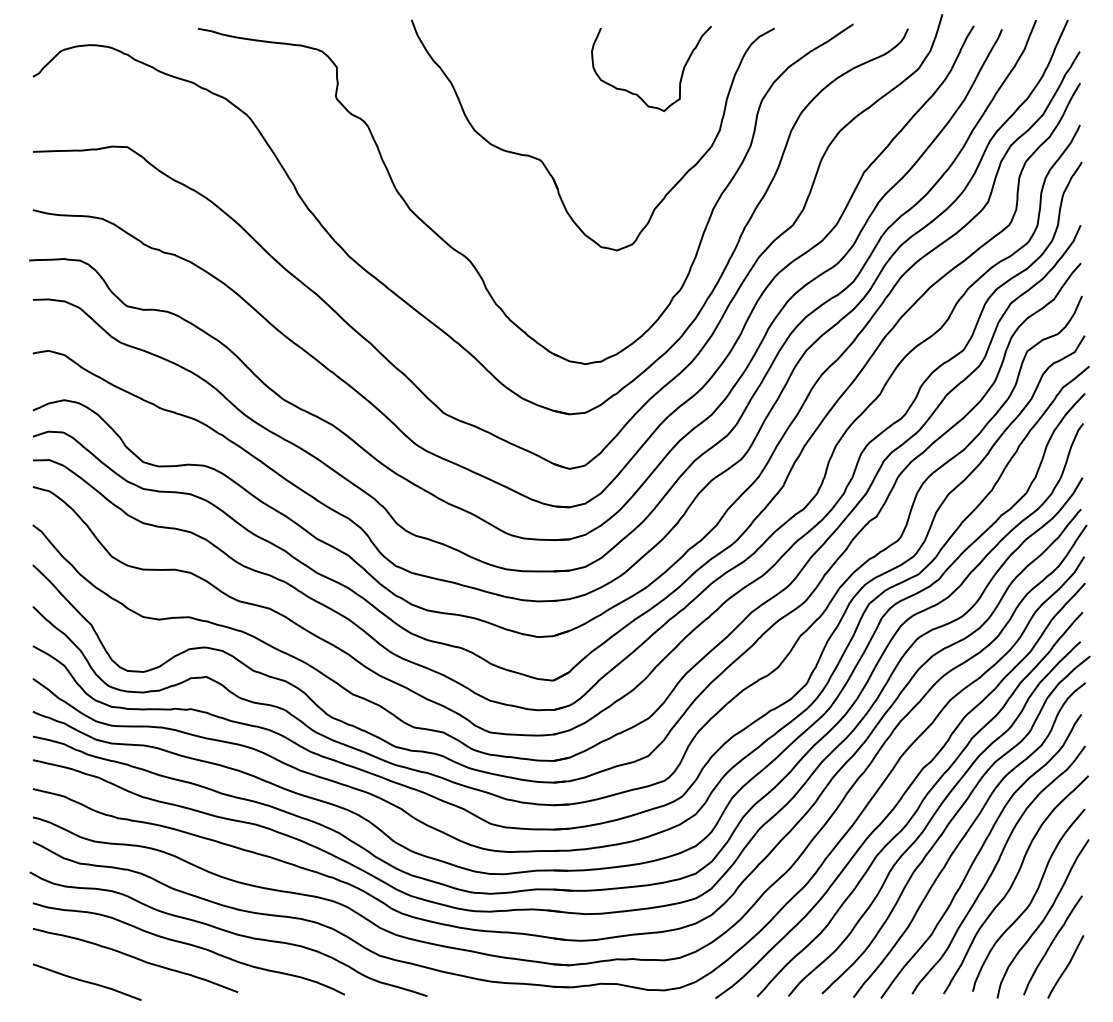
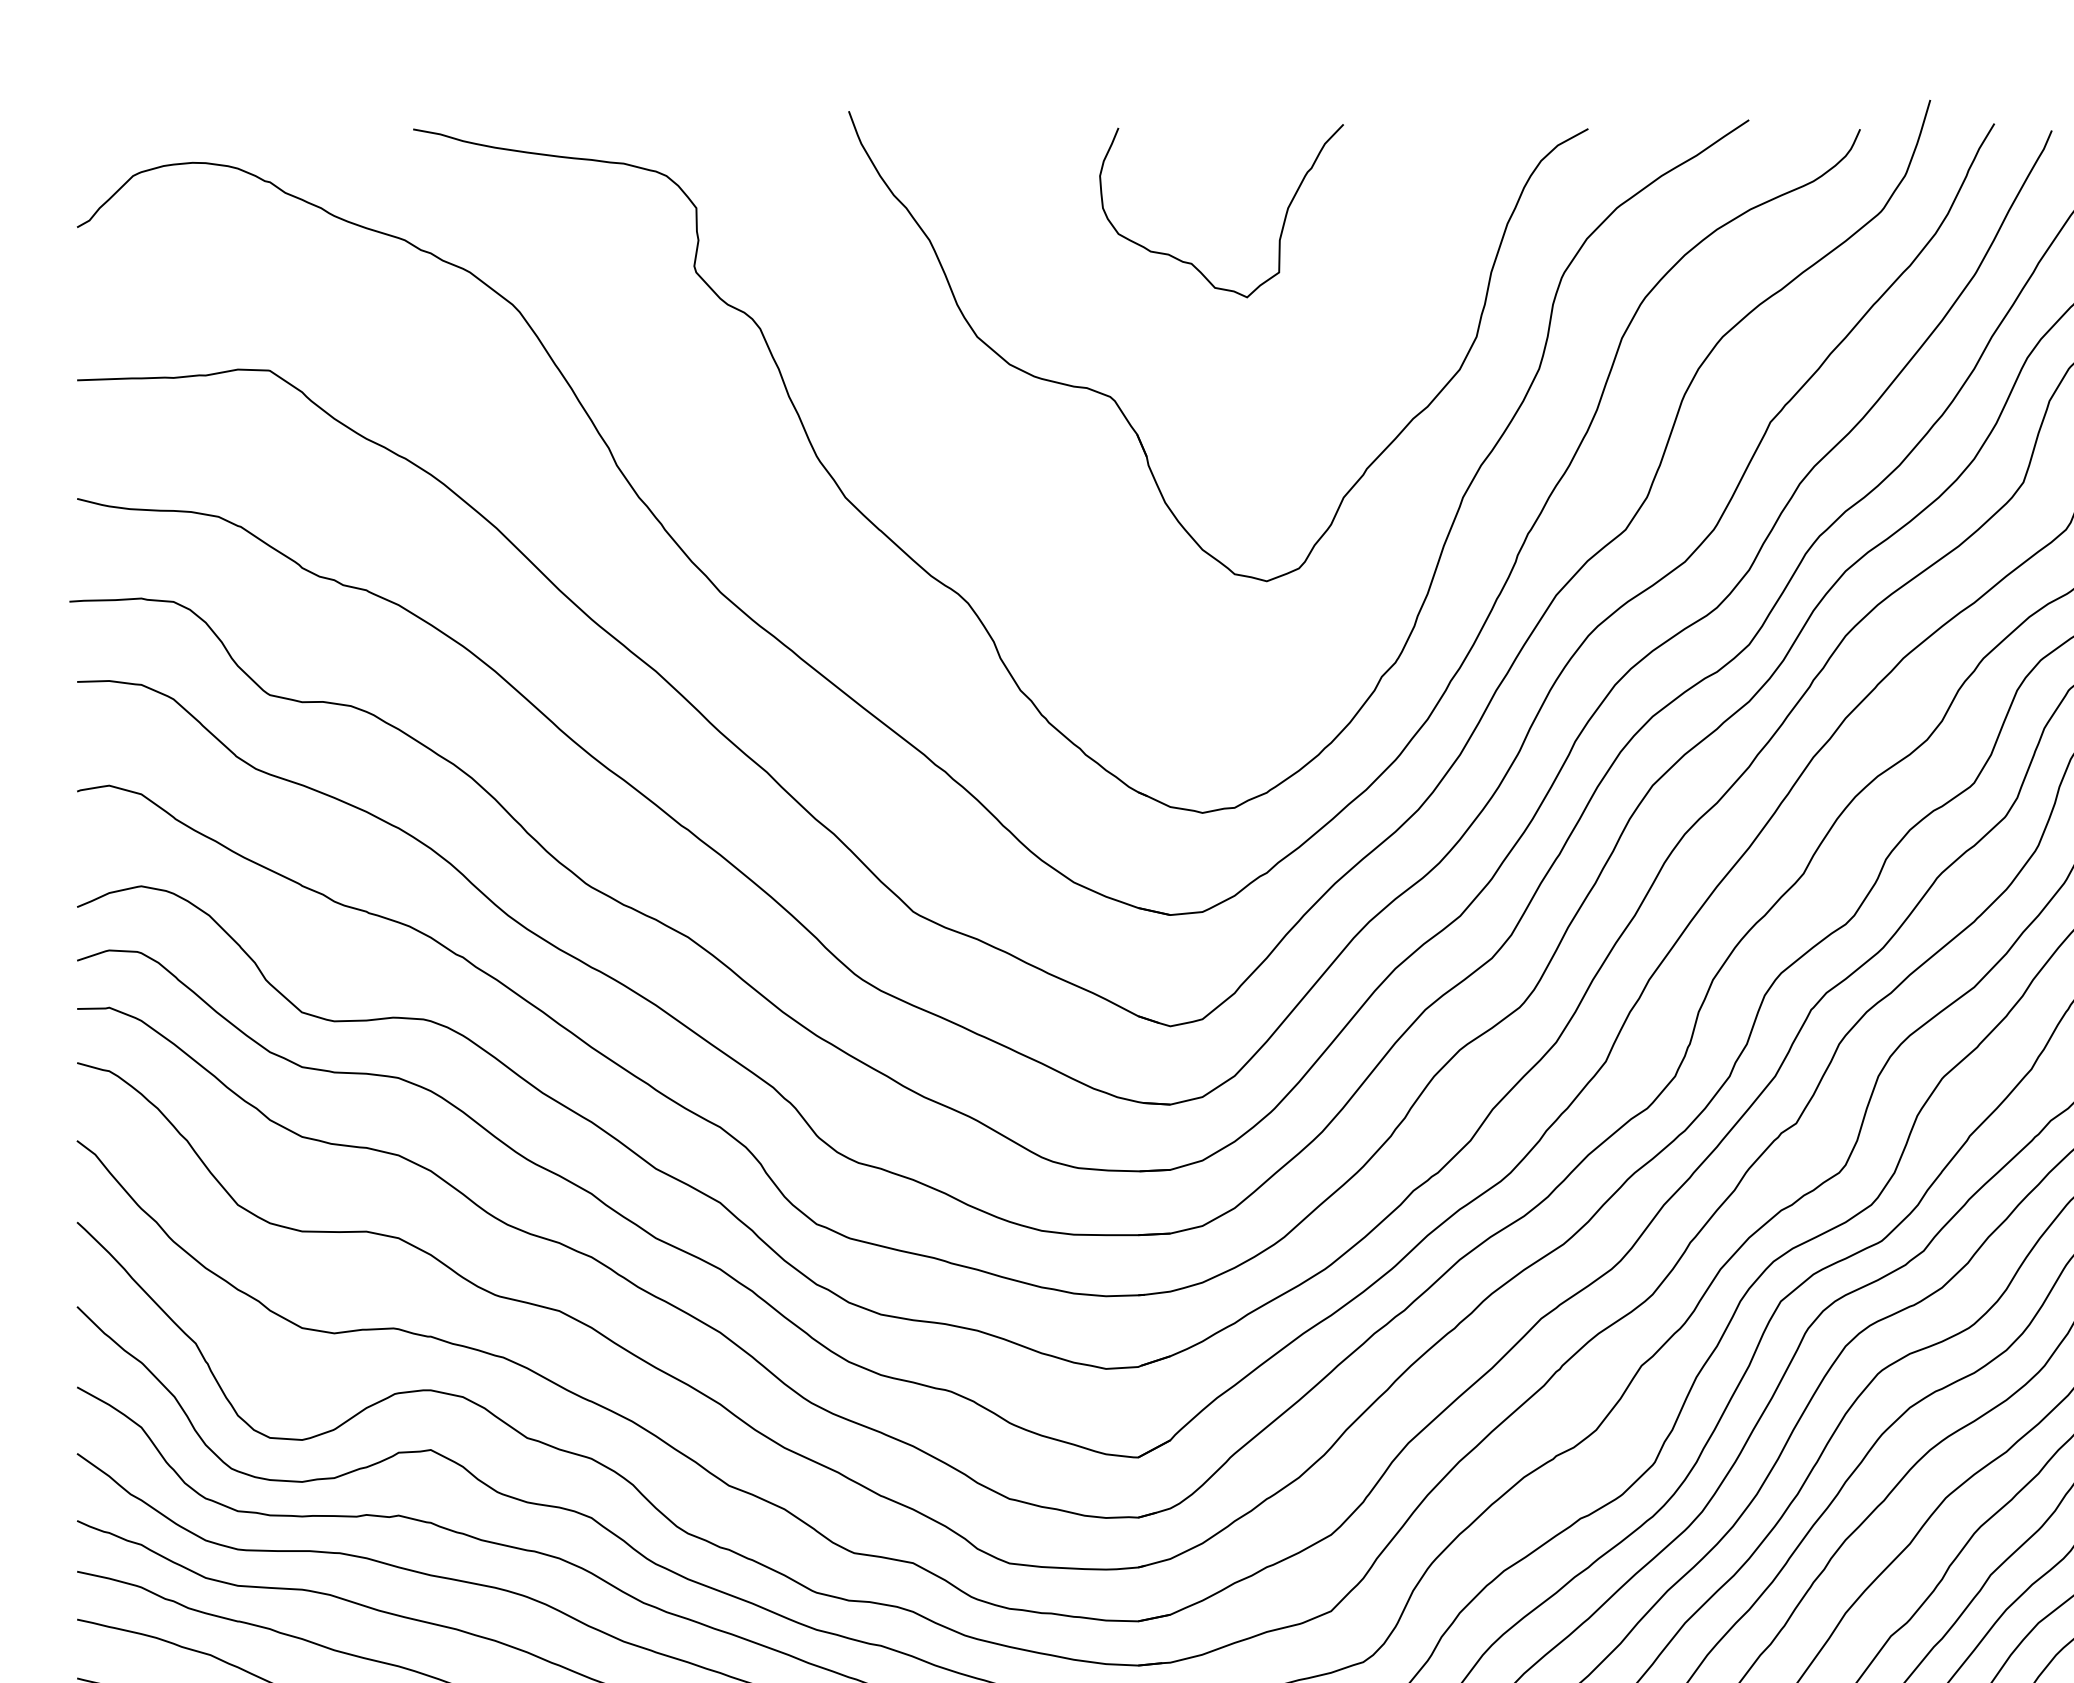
curve: (638, 94) -> (1194, 263), moved

